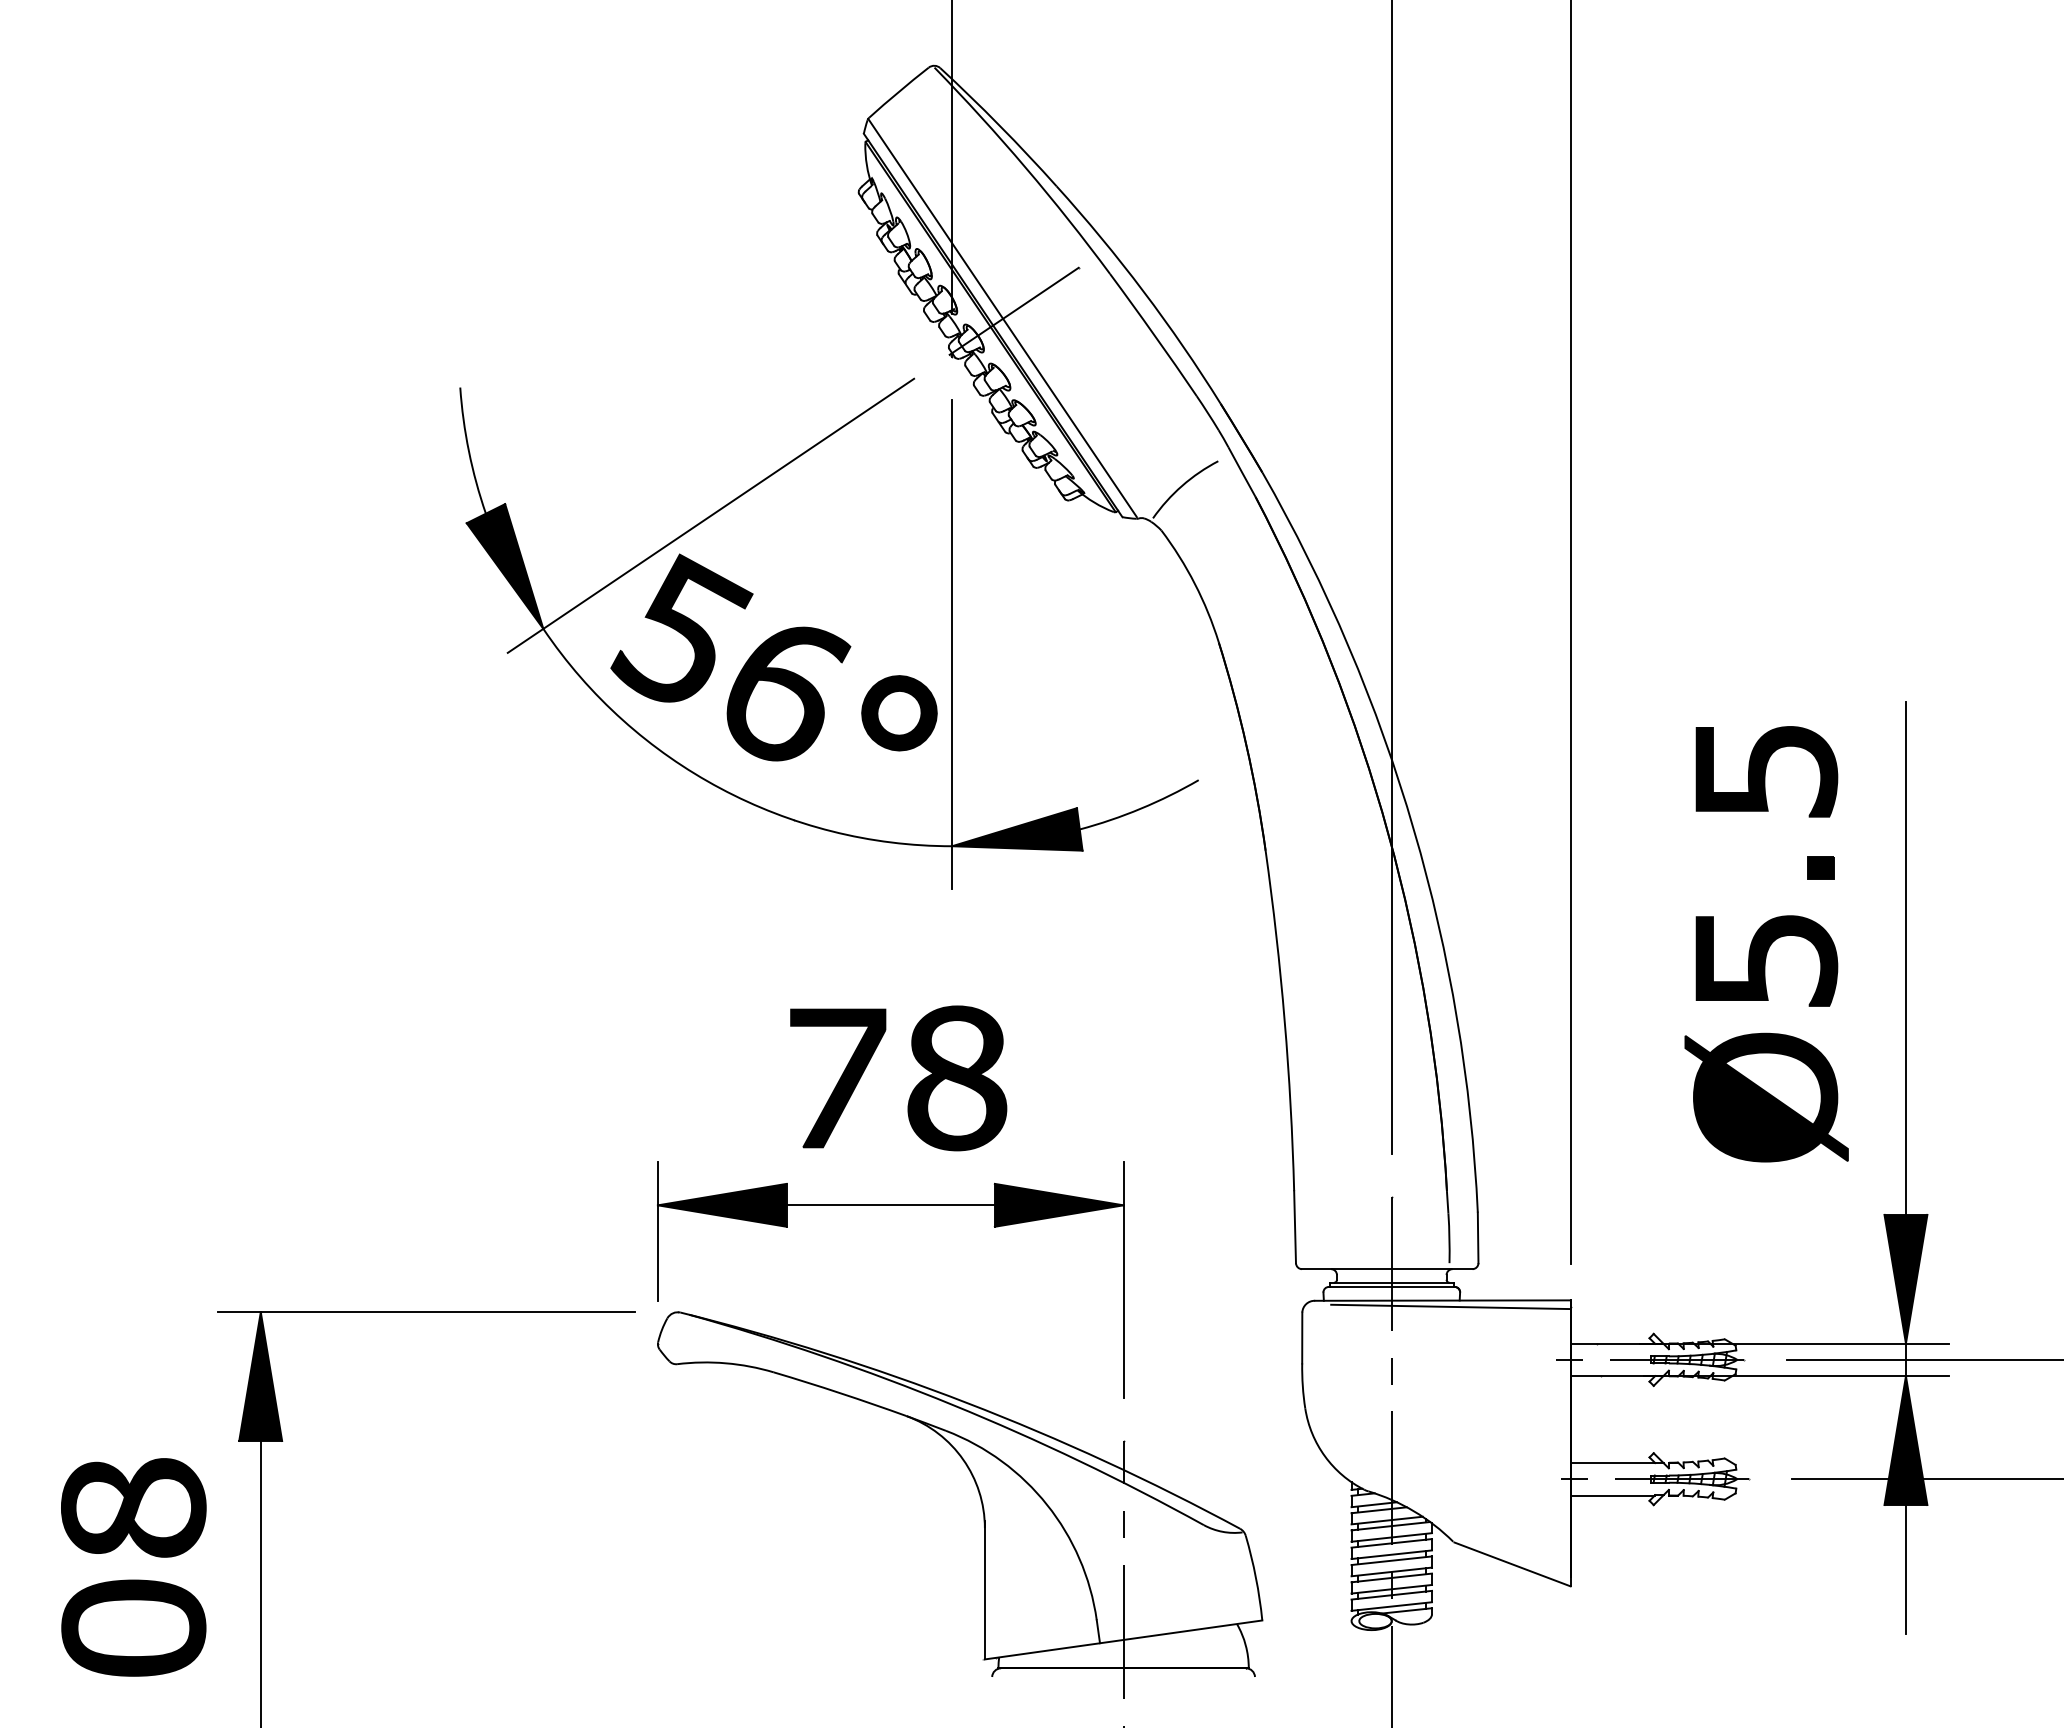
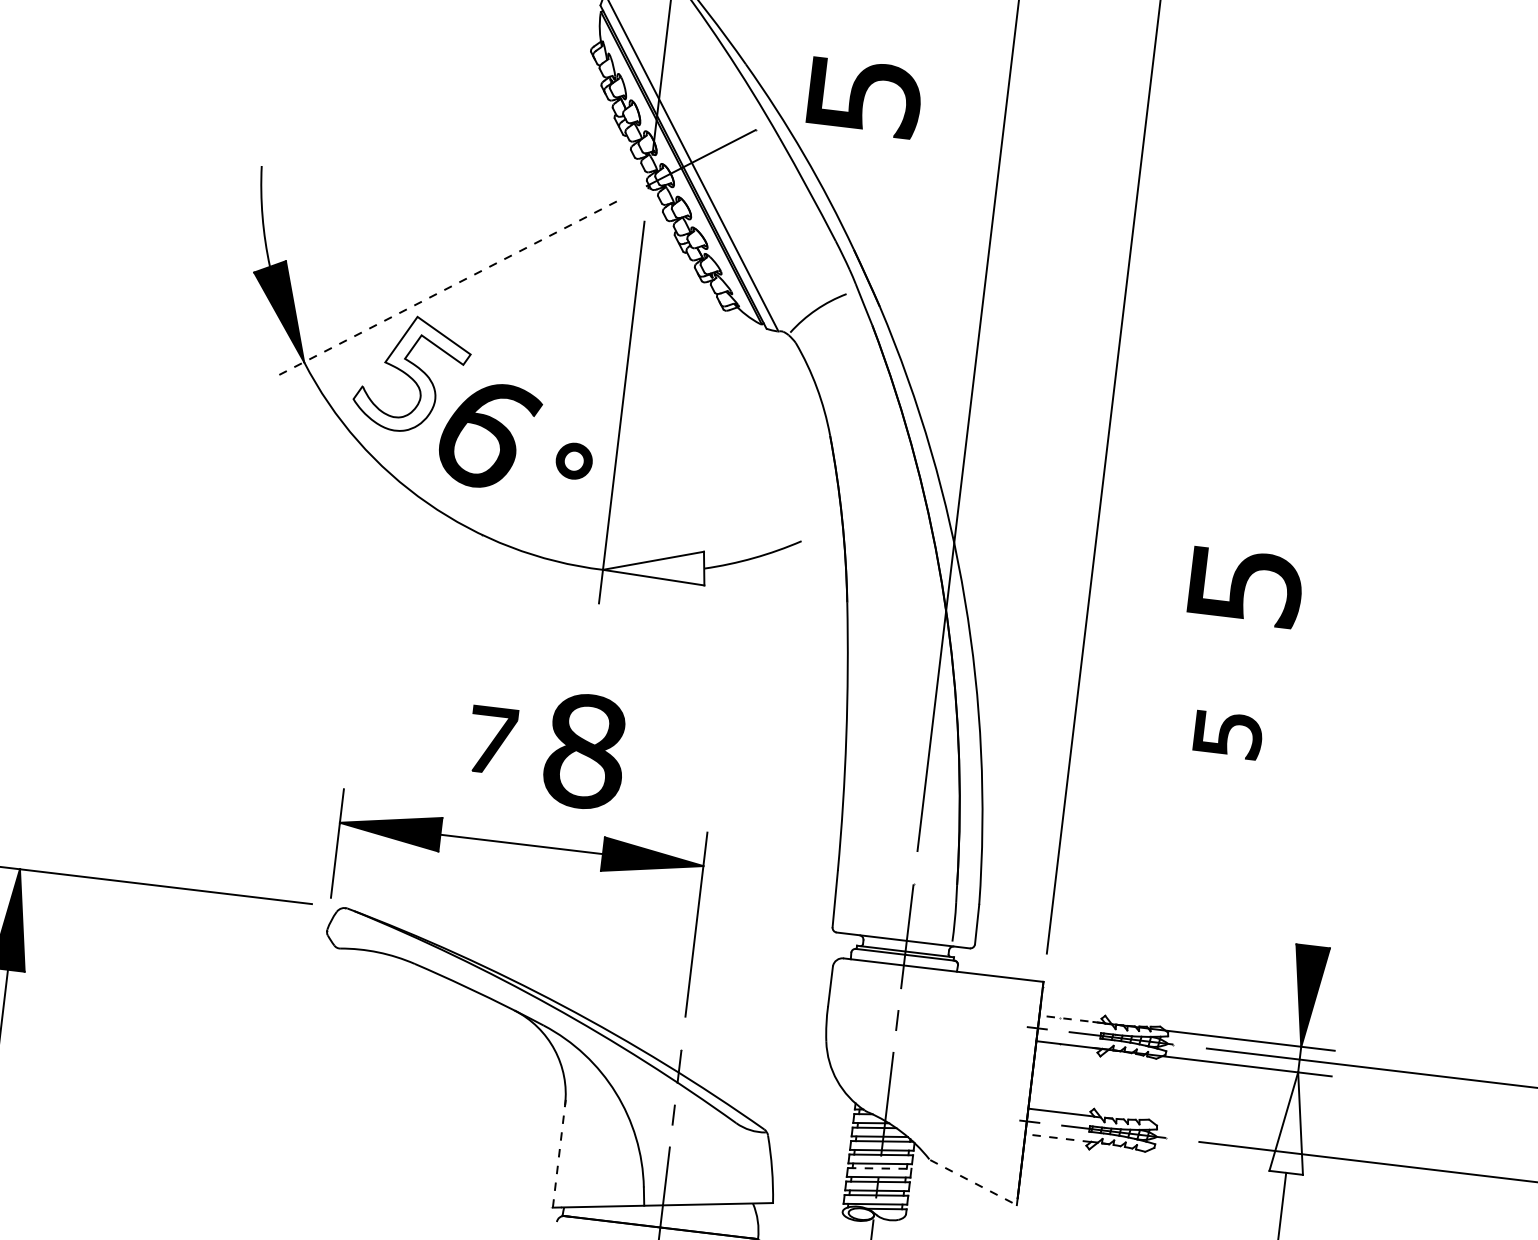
part: (1211, 210) -> (864, 97), added
line: (710, 516) -> (445, 289), solid -> dashed
fill: (681, 627) -> (412, 373), removed
part: (899, 713) -> (574, 461), size x0.6
fill: (1017, 829) -> (655, 562), removed
part: (1820, 867) -> (1278, 667), removed
line: (1905, 958) -> (1336, 746), removed
part: (1766, 960) -> (1228, 734), size x0.6
part: (838, 1078) -> (492, 740), size x0.6
part: (1766, 1097) -> (1215, 841), removed
line: (1450, 1306) -> (949, 975), removed
line: (1612, 1343) -> (1072, 1019), solid -> dashed
fill: (1905, 1440) -> (1291, 1122), removed
line: (1612, 1495) -> (1058, 1138), solid -> dashed
line: (1392, 1560) -> (880, 1168), solid -> dashed
line: (1512, 1564) -> (973, 1182), solid -> dashed
line: (984, 1589) -> (559, 1153), solid -> dashed

